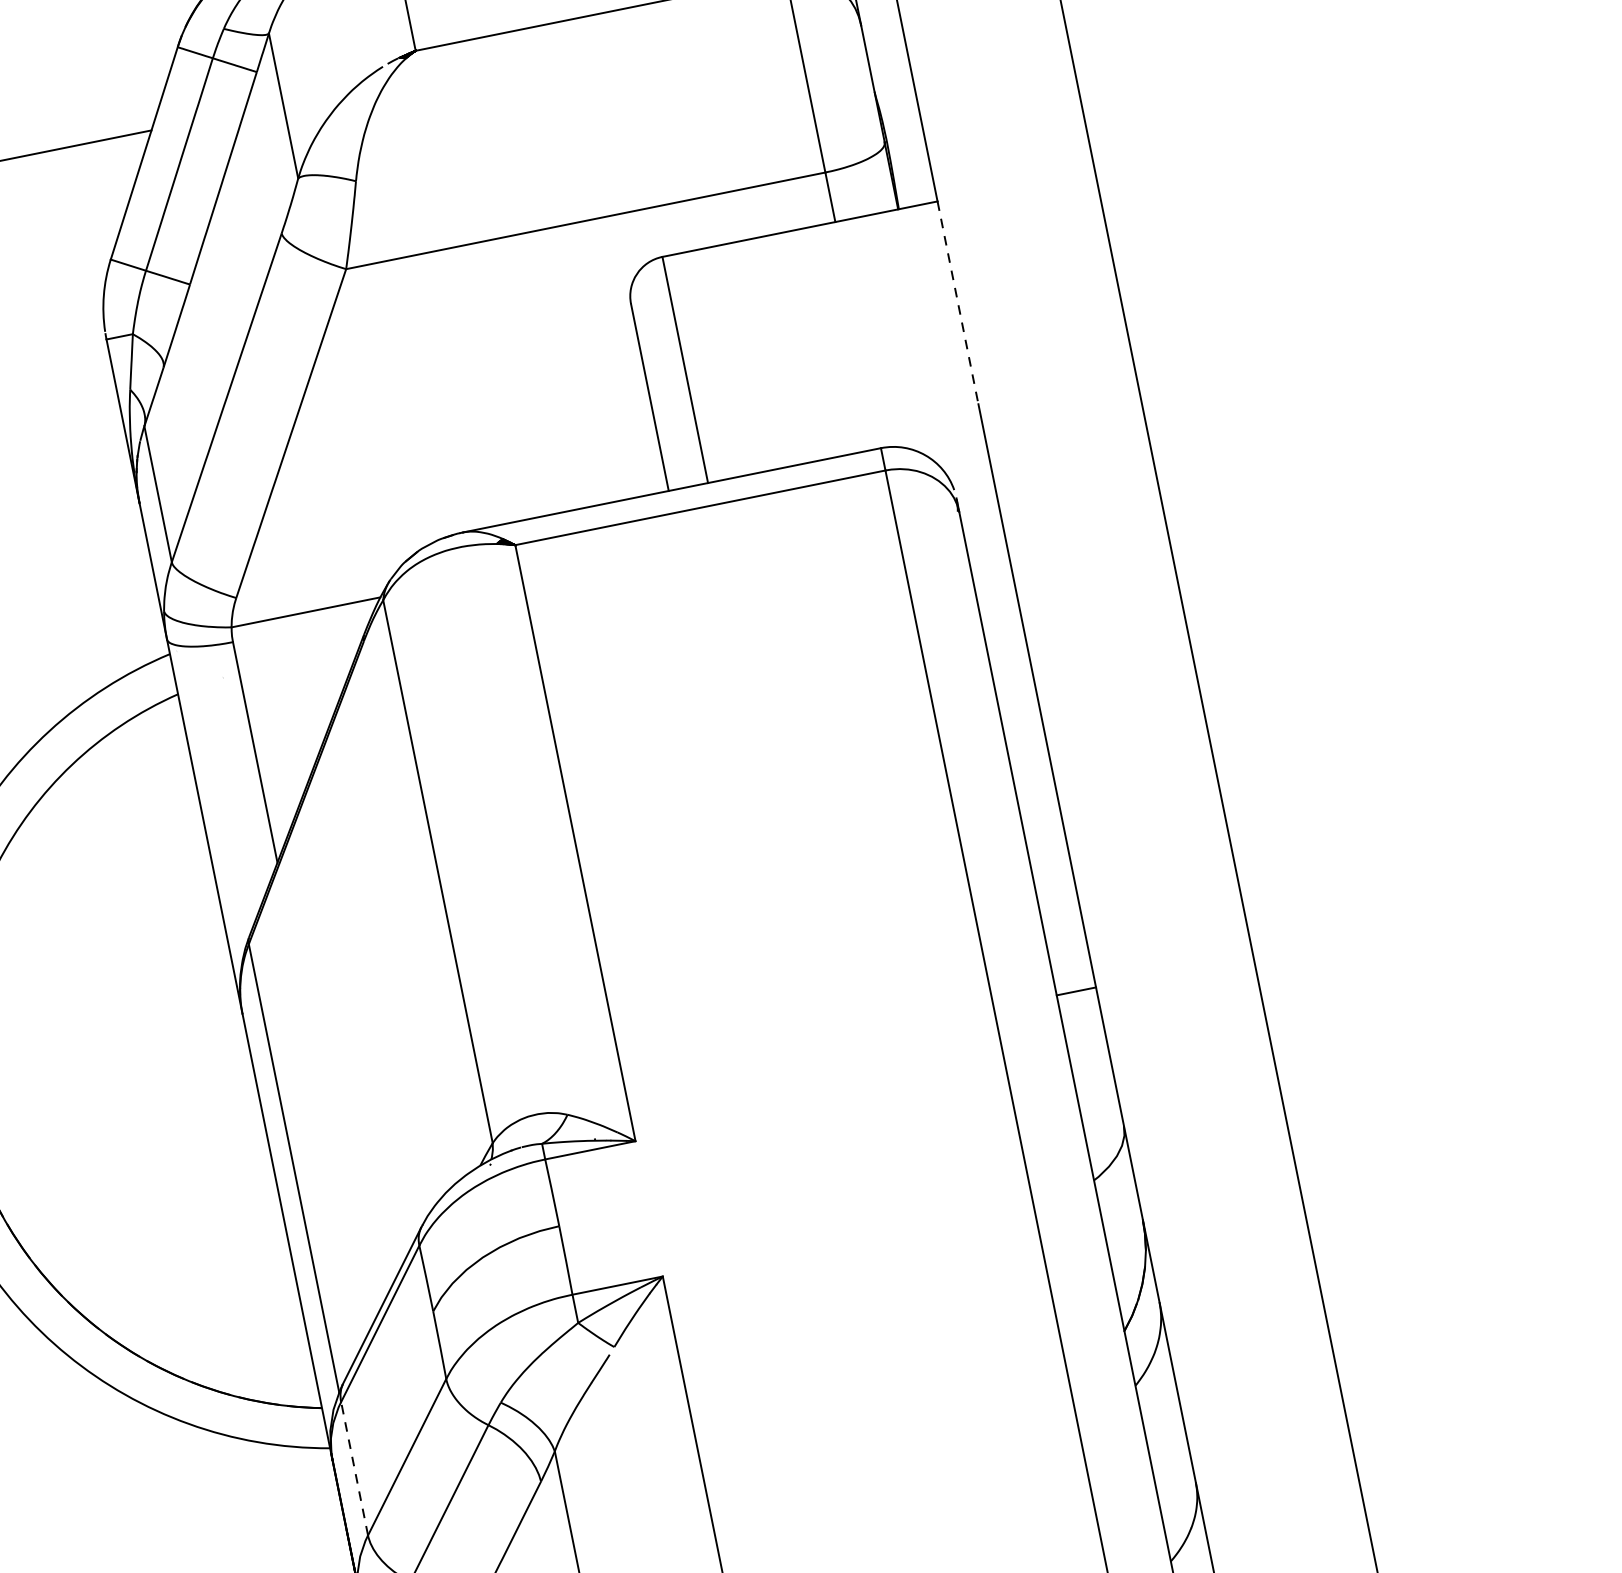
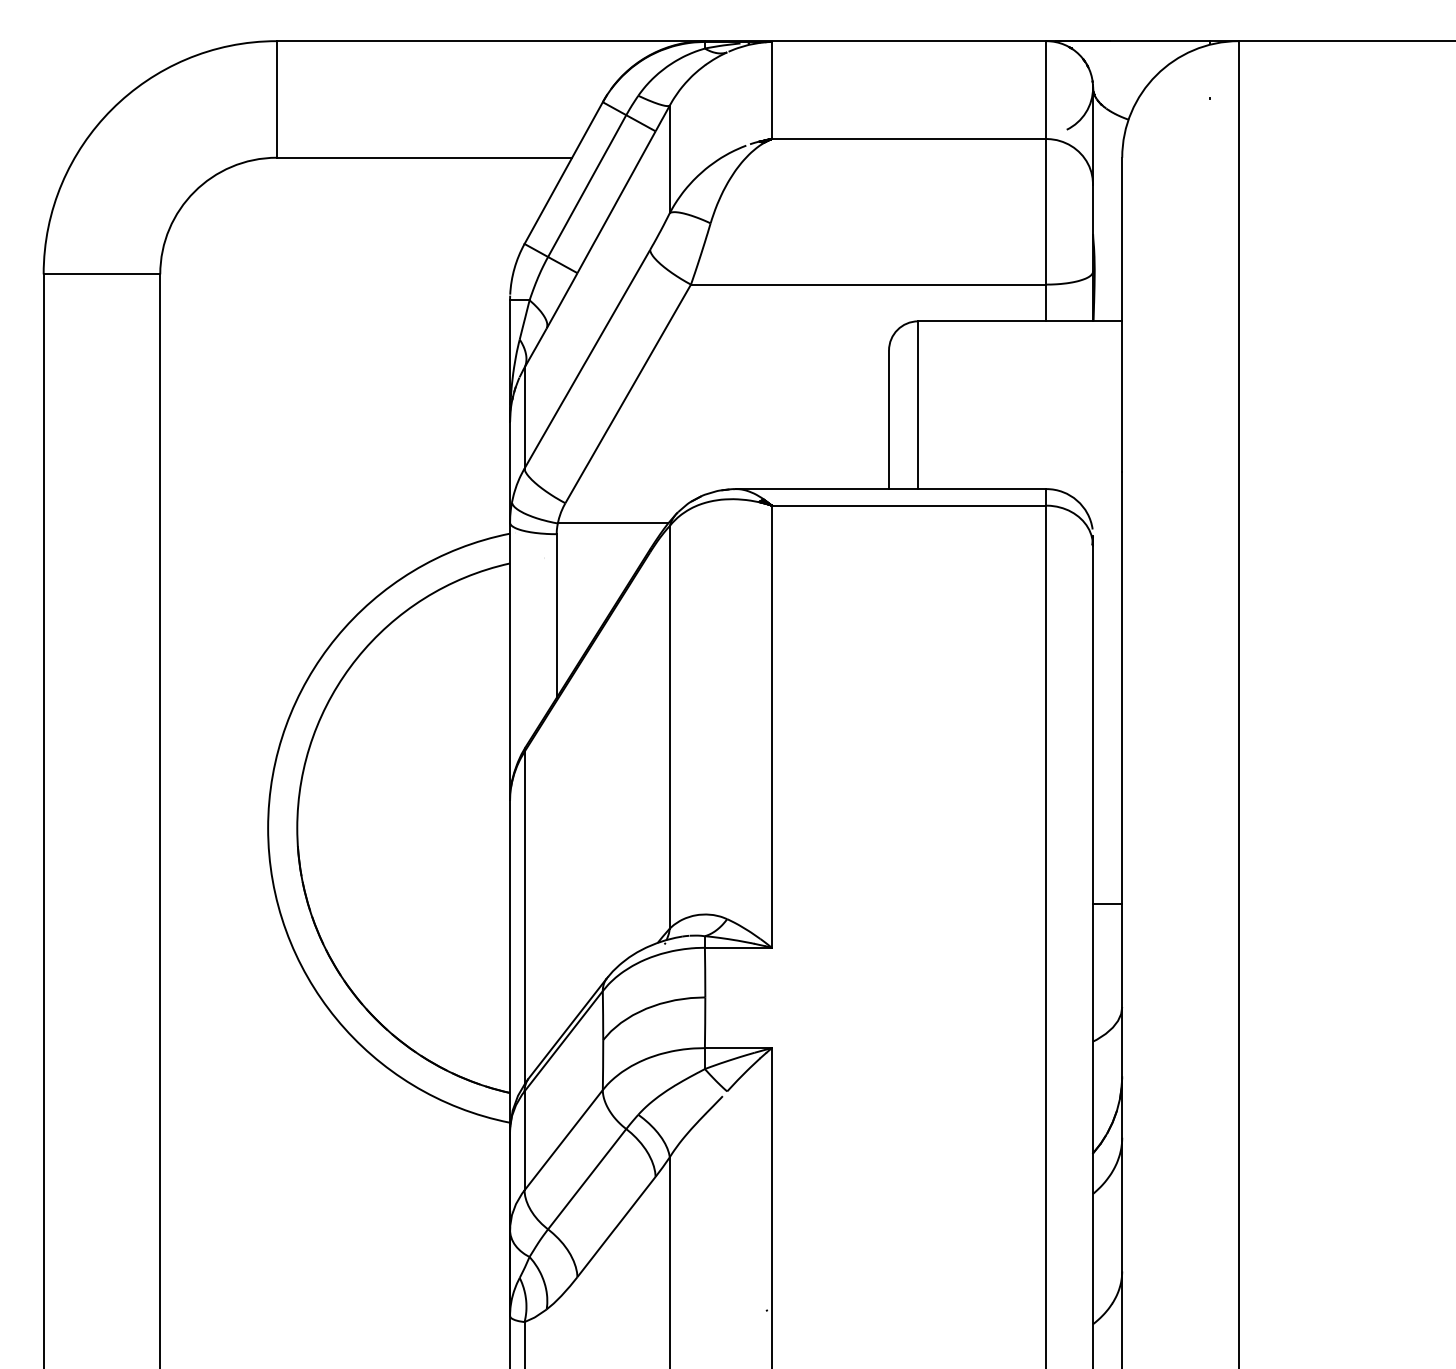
line: (958, 304) -> (1122, 397), dashed -> solid
line: (354, 1468) -> (524, 1140), dashed -> solid

